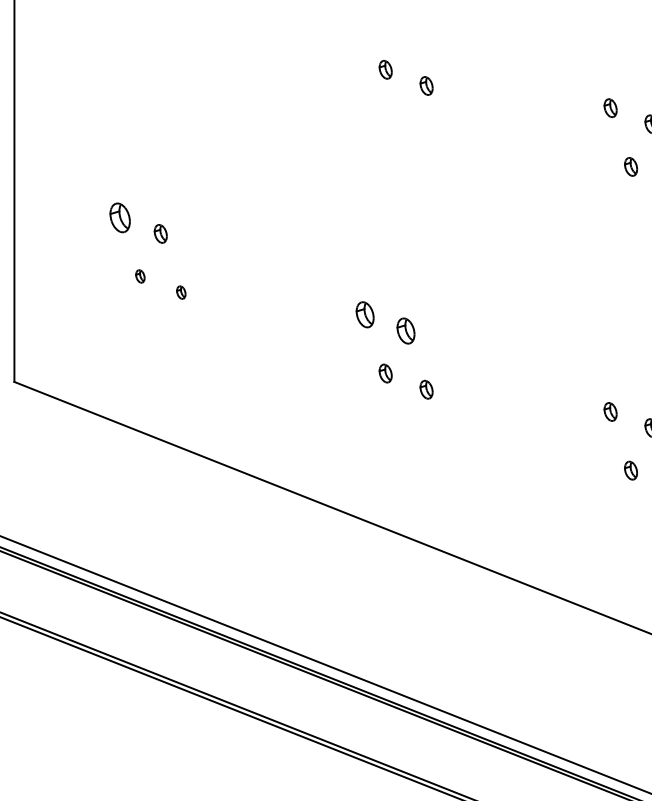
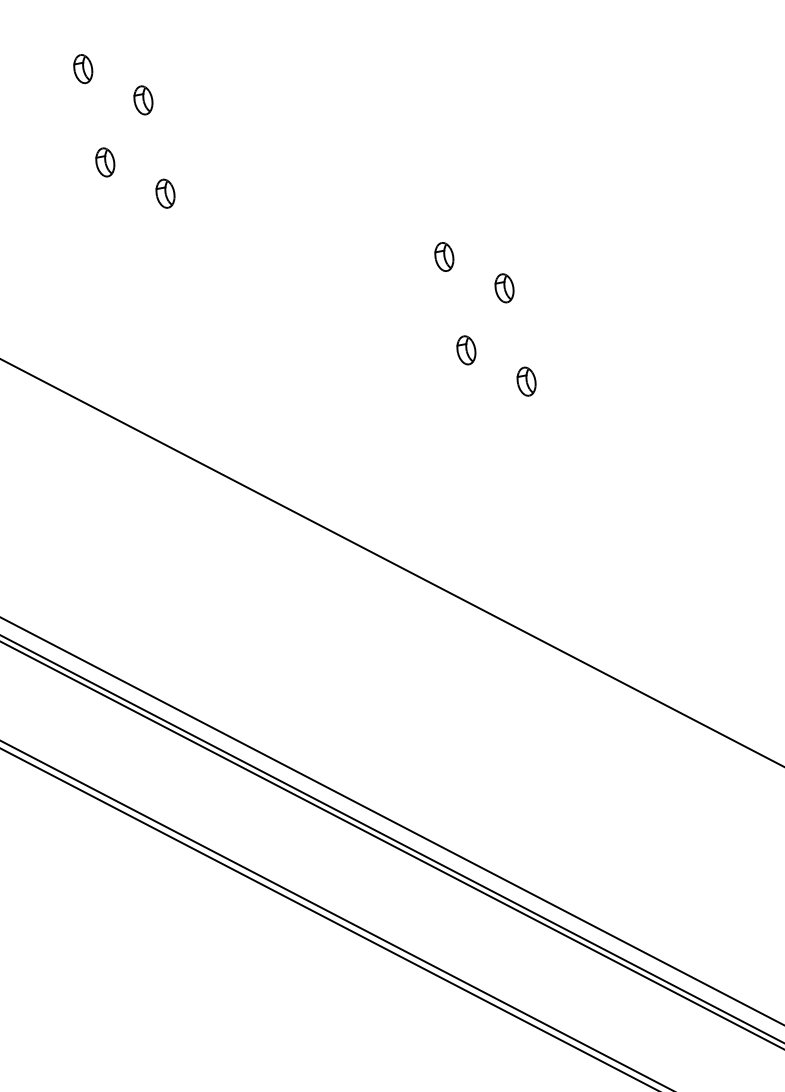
part: (119, 217) -> (82, 68), size x0.62
part: (140, 276) -> (105, 162), size x1.43
part: (181, 292) -> (165, 193), size x1.43
part: (365, 314) -> (444, 256), size x0.71
part: (406, 330) -> (505, 287), size x0.71

